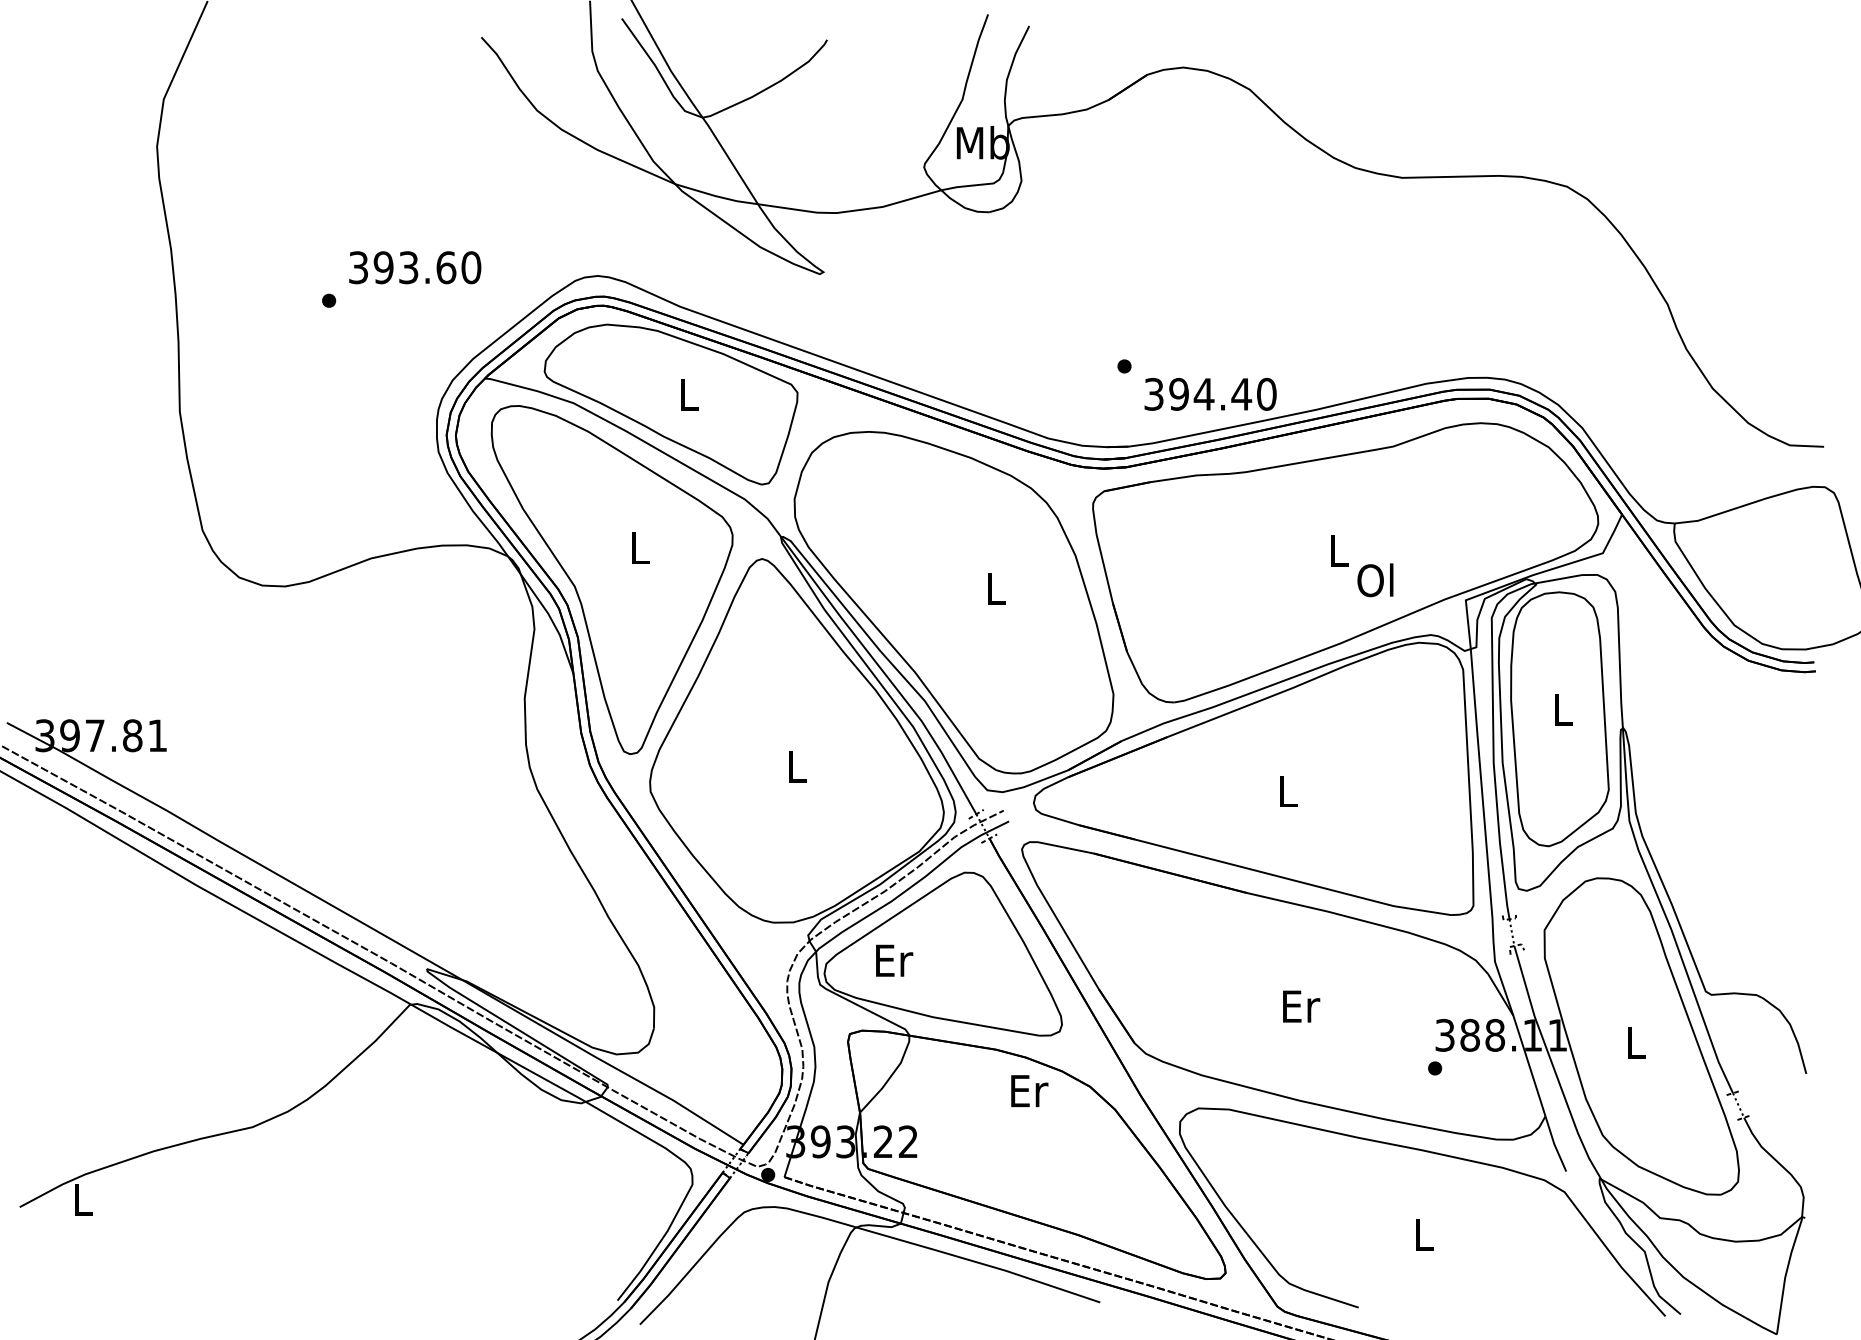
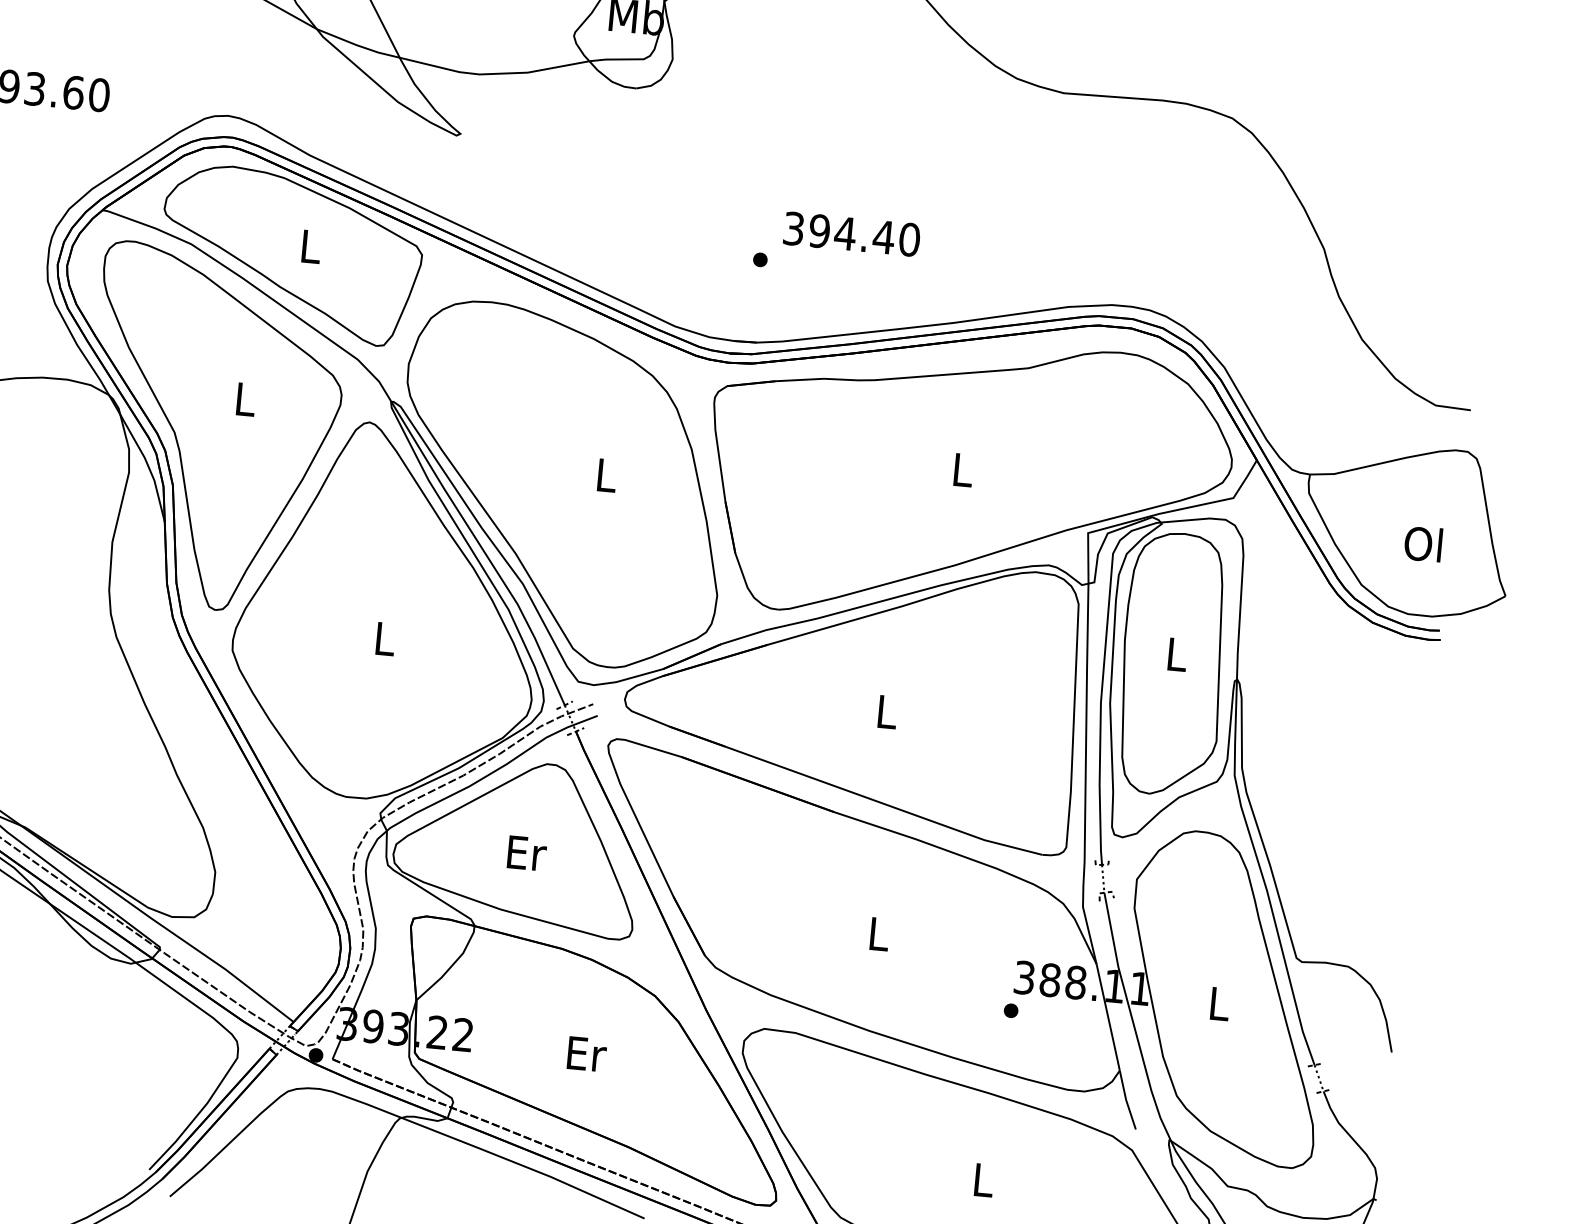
text: (1210, 394) -> (851, 234), moved
text: (1375, 580) -> (1423, 544), moved
text: (894, 960) -> (527, 853), moved
text: (1301, 1006) -> (879, 934), Er -> L
text: (1029, 1090) -> (586, 1053), moved

